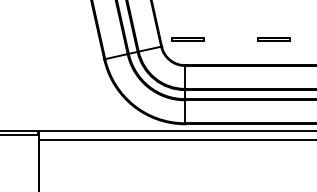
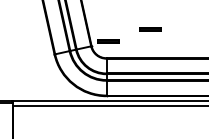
line: (273, 39) -> (150, 29), moved

